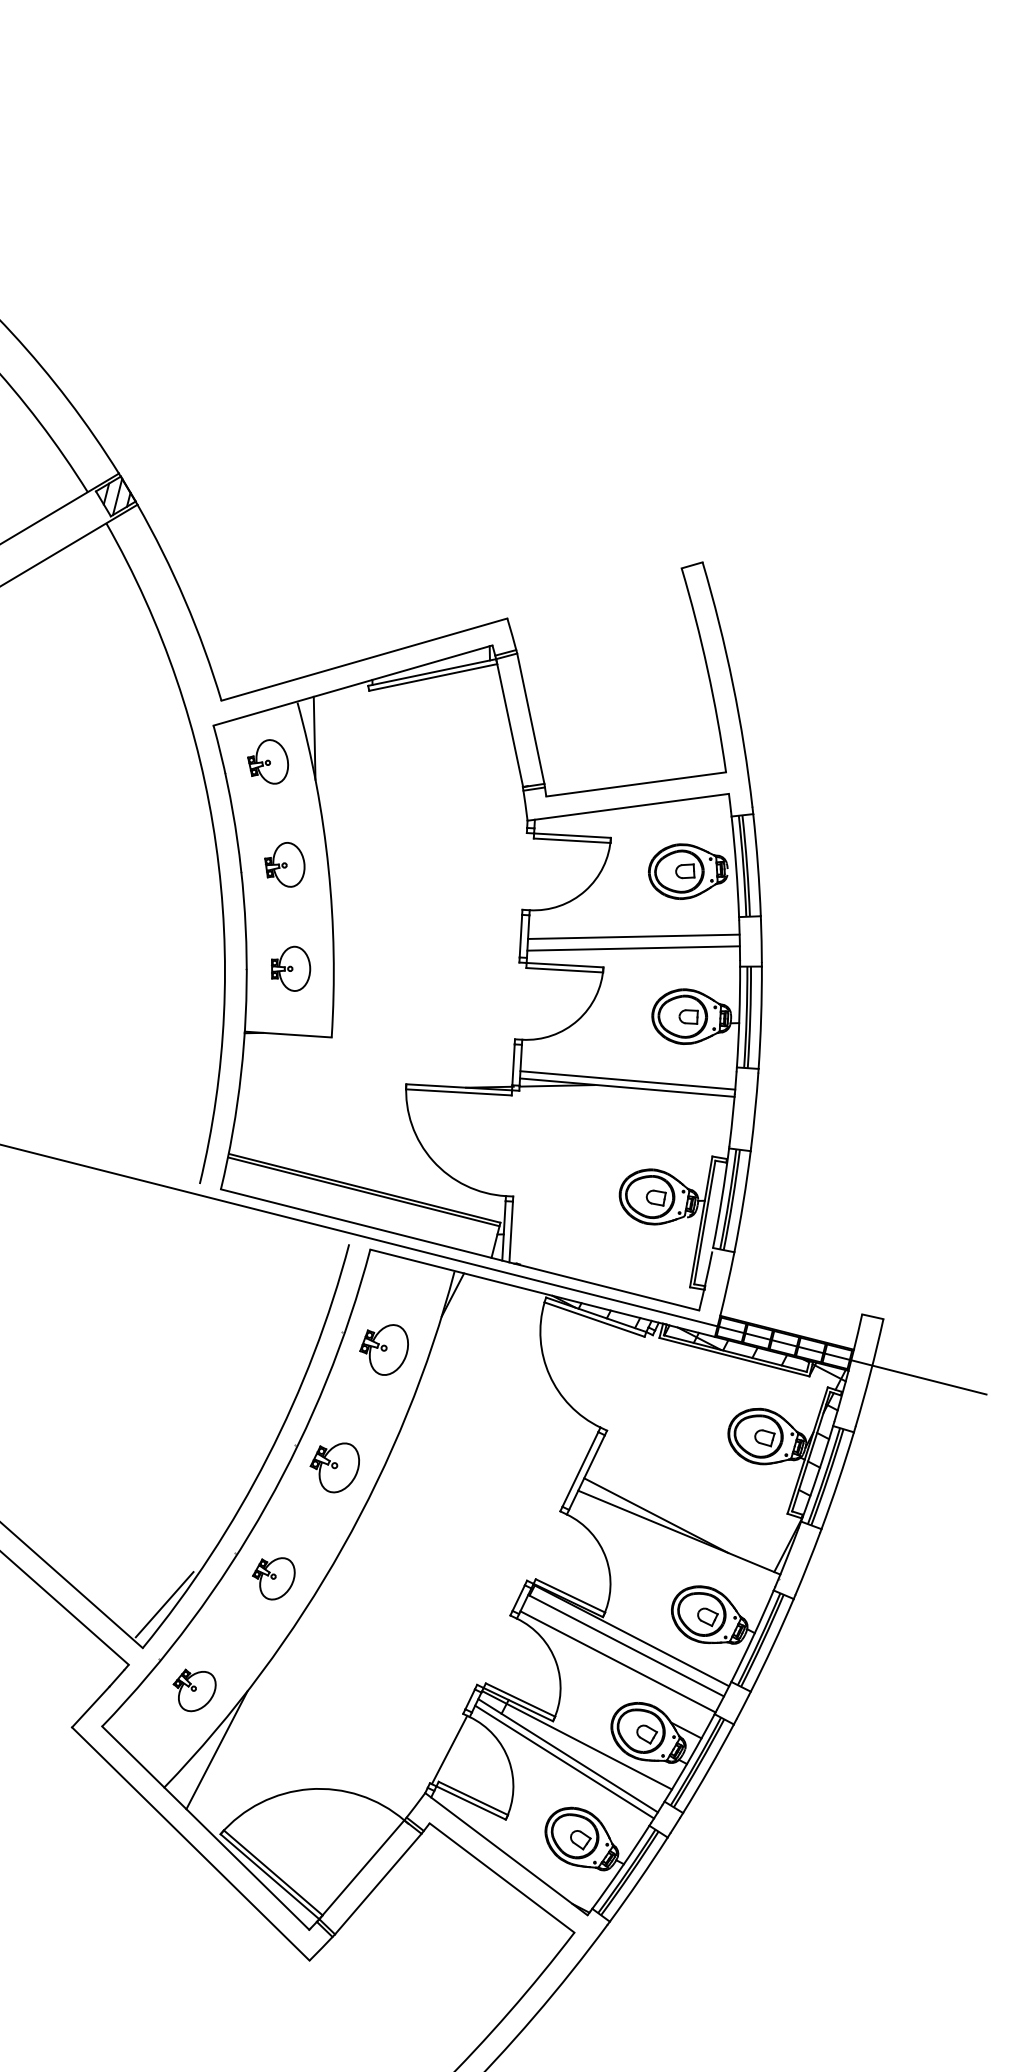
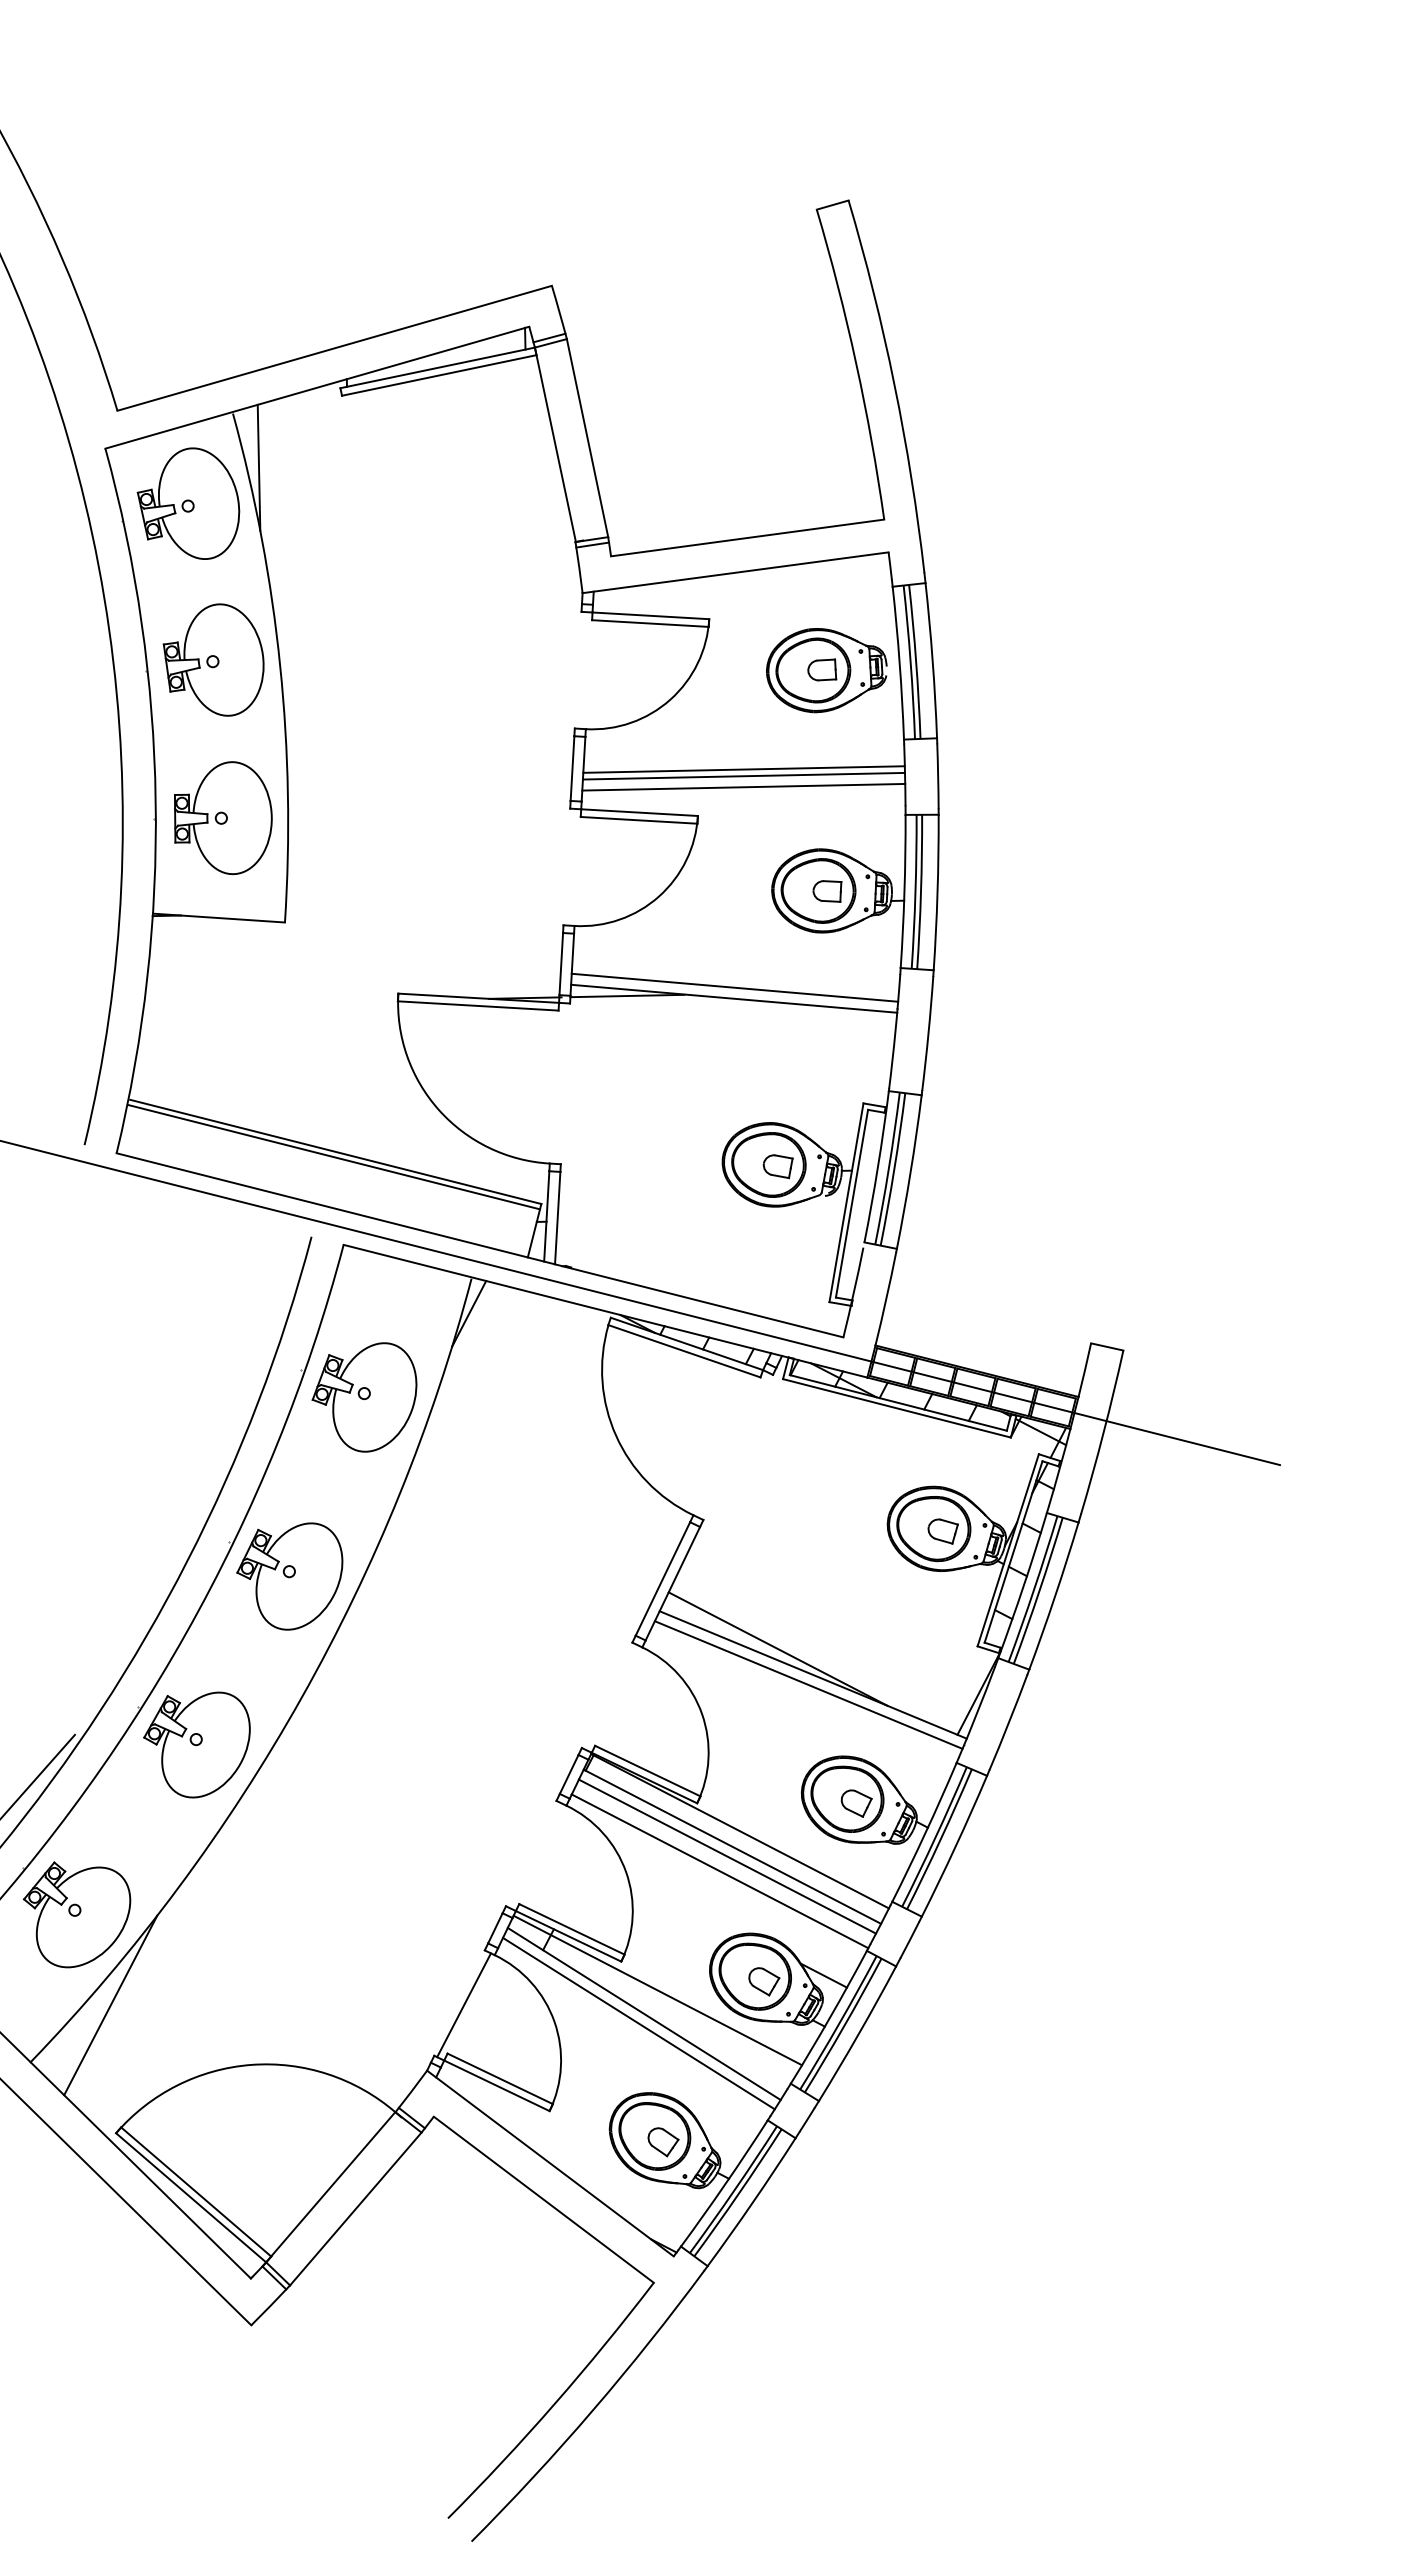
part: (267, 761) -> (187, 503), size x1.67
part: (284, 864) -> (213, 659), size x1.67
line: (633, 941) -> (743, 776), added
part: (290, 968) -> (222, 817), size x1.67
part: (384, 1349) -> (365, 1396), size x1.43
part: (334, 1467) -> (289, 1575), size x1.43
line: (676, 1539) -> (808, 1685), added
part: (273, 1578) -> (196, 1744), size x1.67
line: (622, 1651) -> (726, 1855), added
part: (194, 1690) -> (76, 1914), size x1.67

